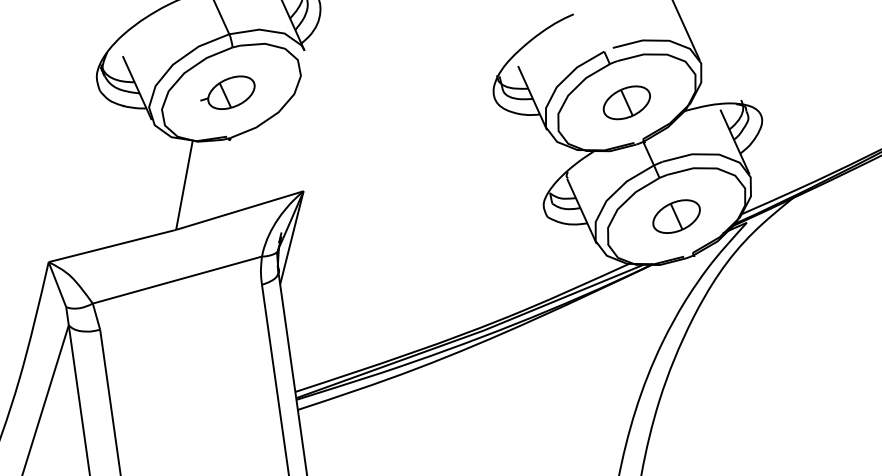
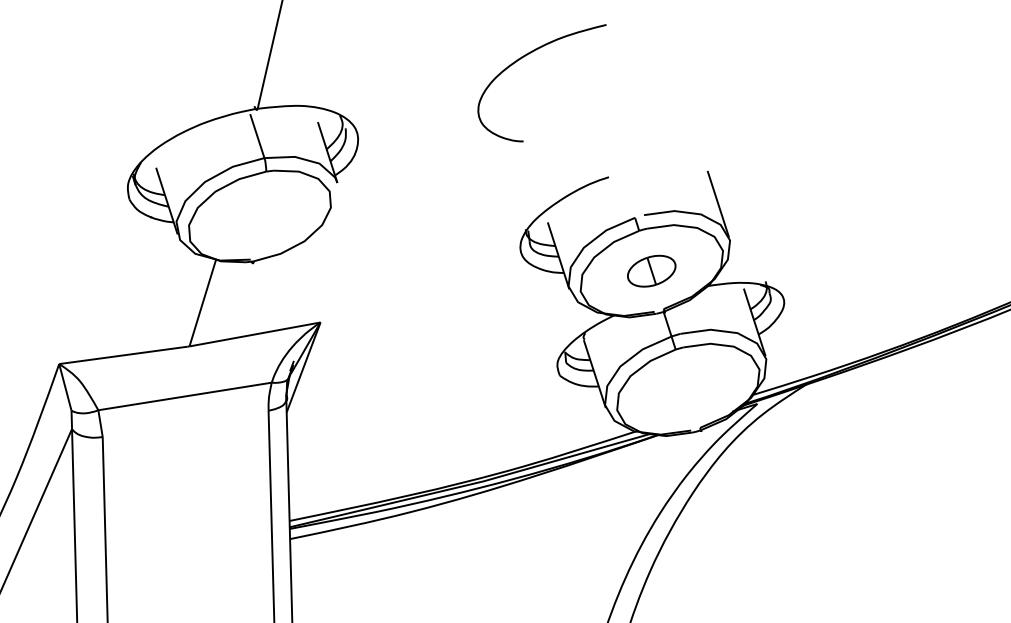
part: (227, 93) -> (256, 216), removed
part: (676, 216) -> (688, 389), removed

